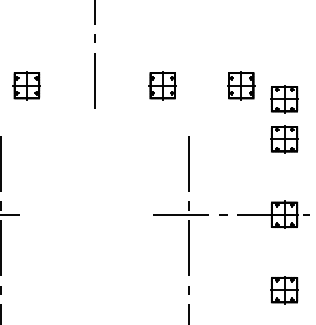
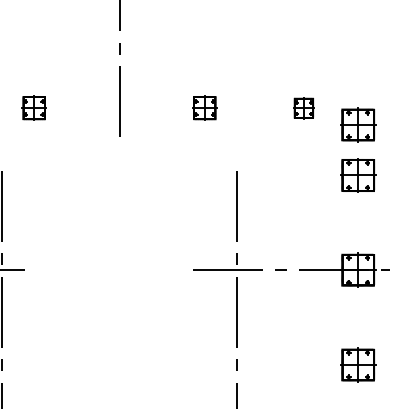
part: (26, 86) -> (33, 108), size x0.7
part: (162, 86) -> (204, 108), size x0.7
part: (241, 86) -> (303, 108), size x0.6

